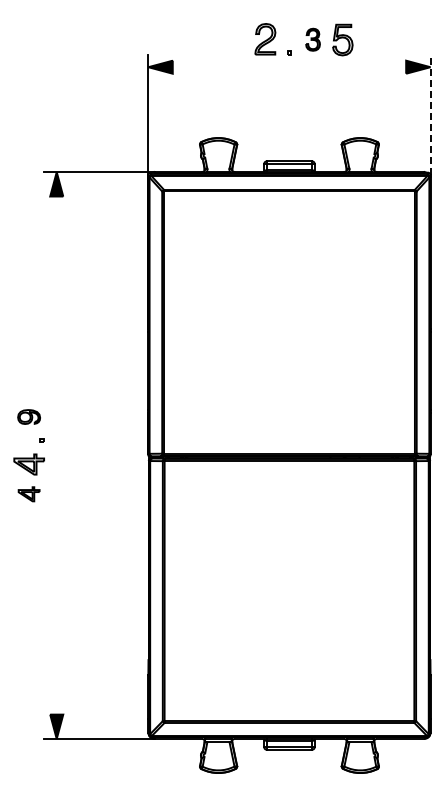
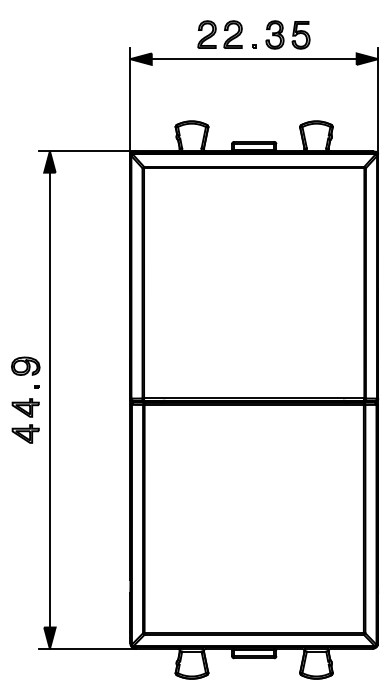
part: (235, 39) -> (206, 34), added
part: (312, 39) -> (274, 34), size x1.43
line: (289, 67) -> (254, 59), added
line: (430, 114) -> (378, 100), dashed -> solid
part: (28, 416) -> (25, 365), size x1.43
line: (56, 455) -> (49, 400), added
part: (28, 494) -> (25, 434), size x1.43

